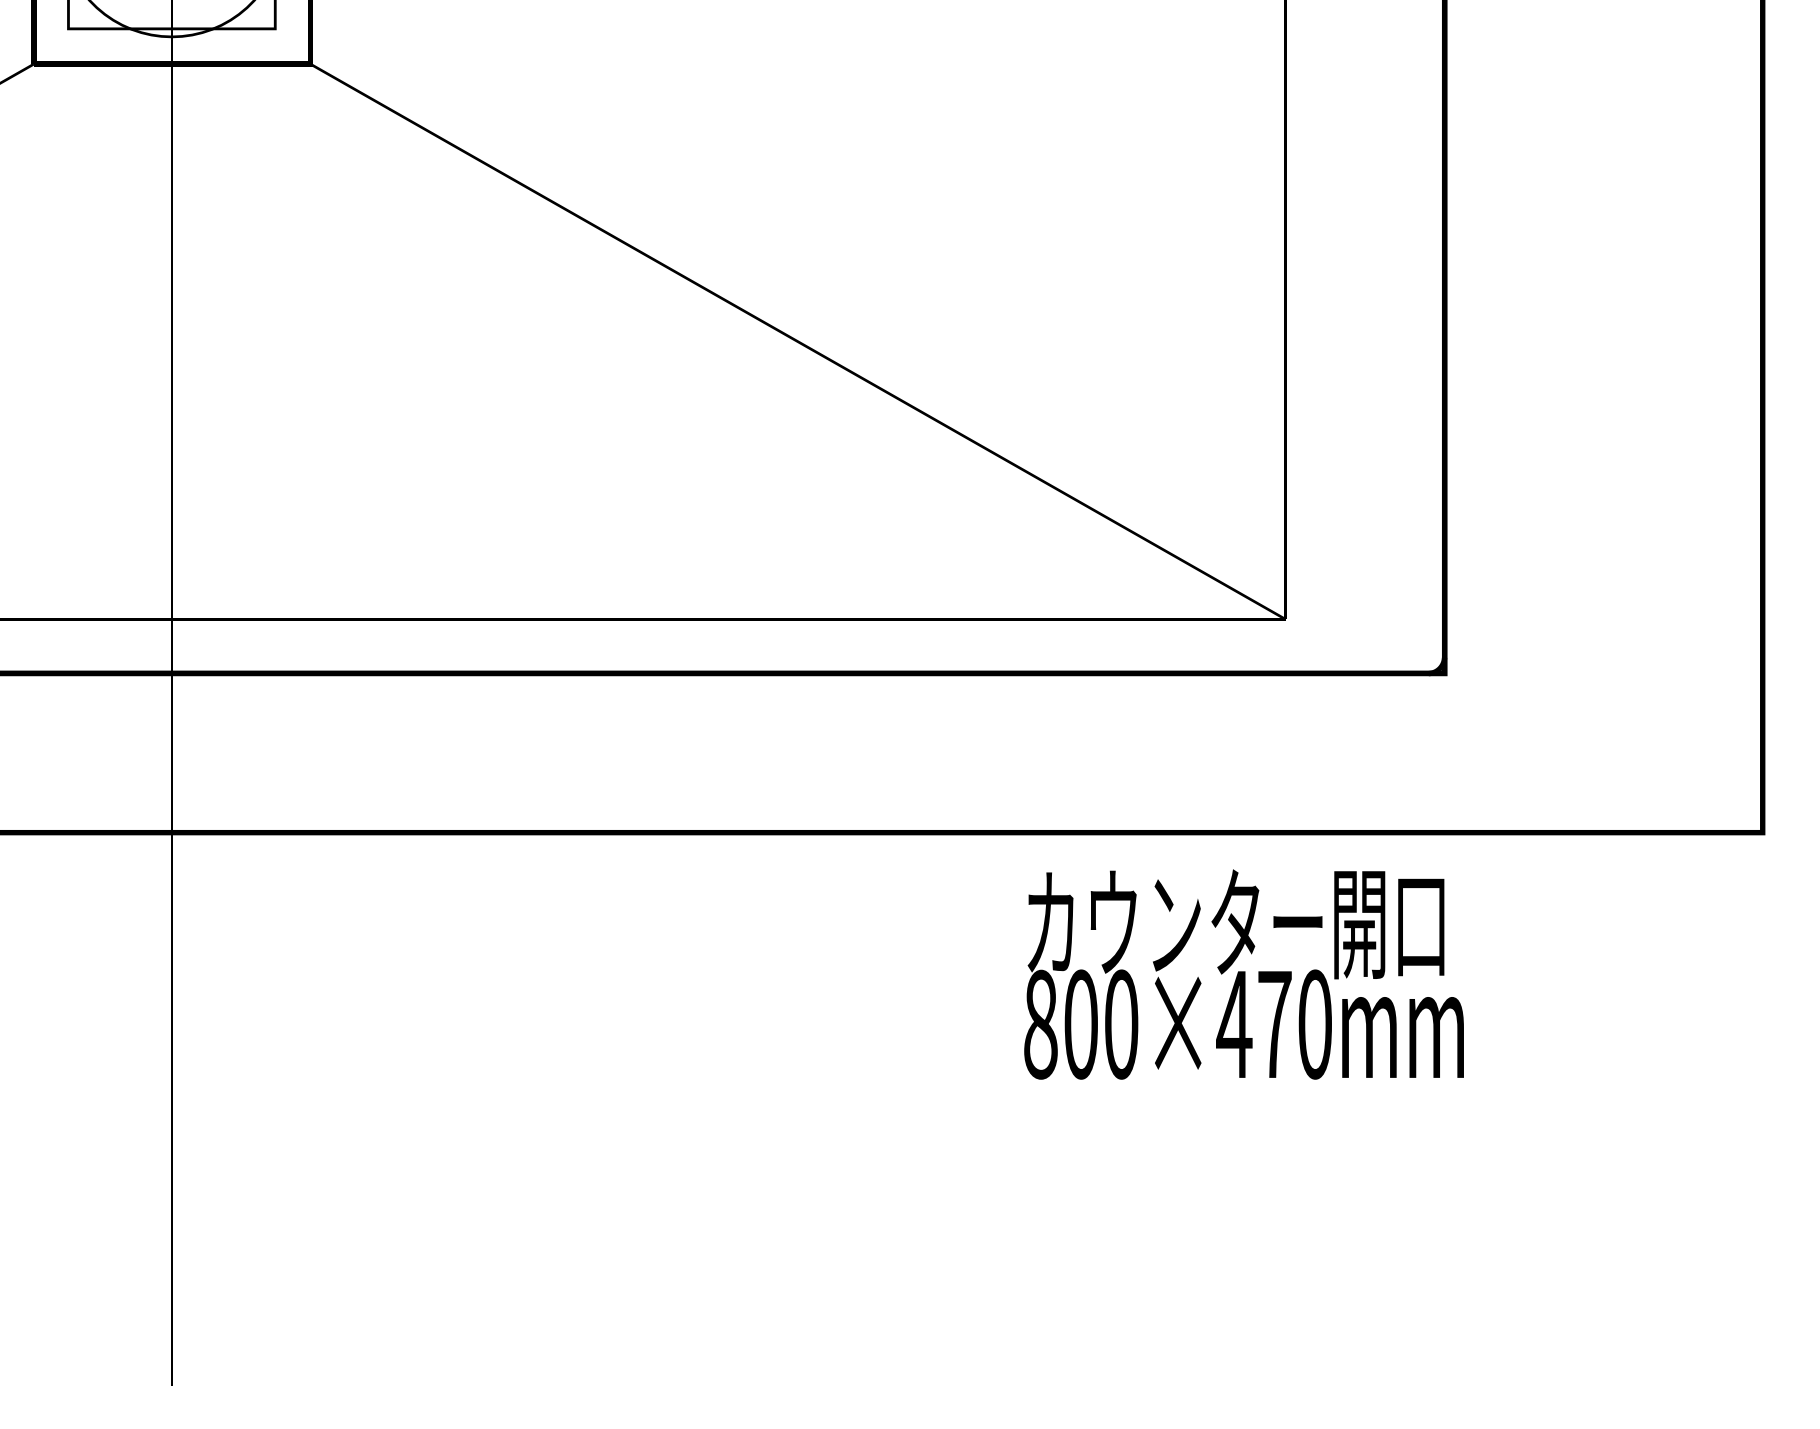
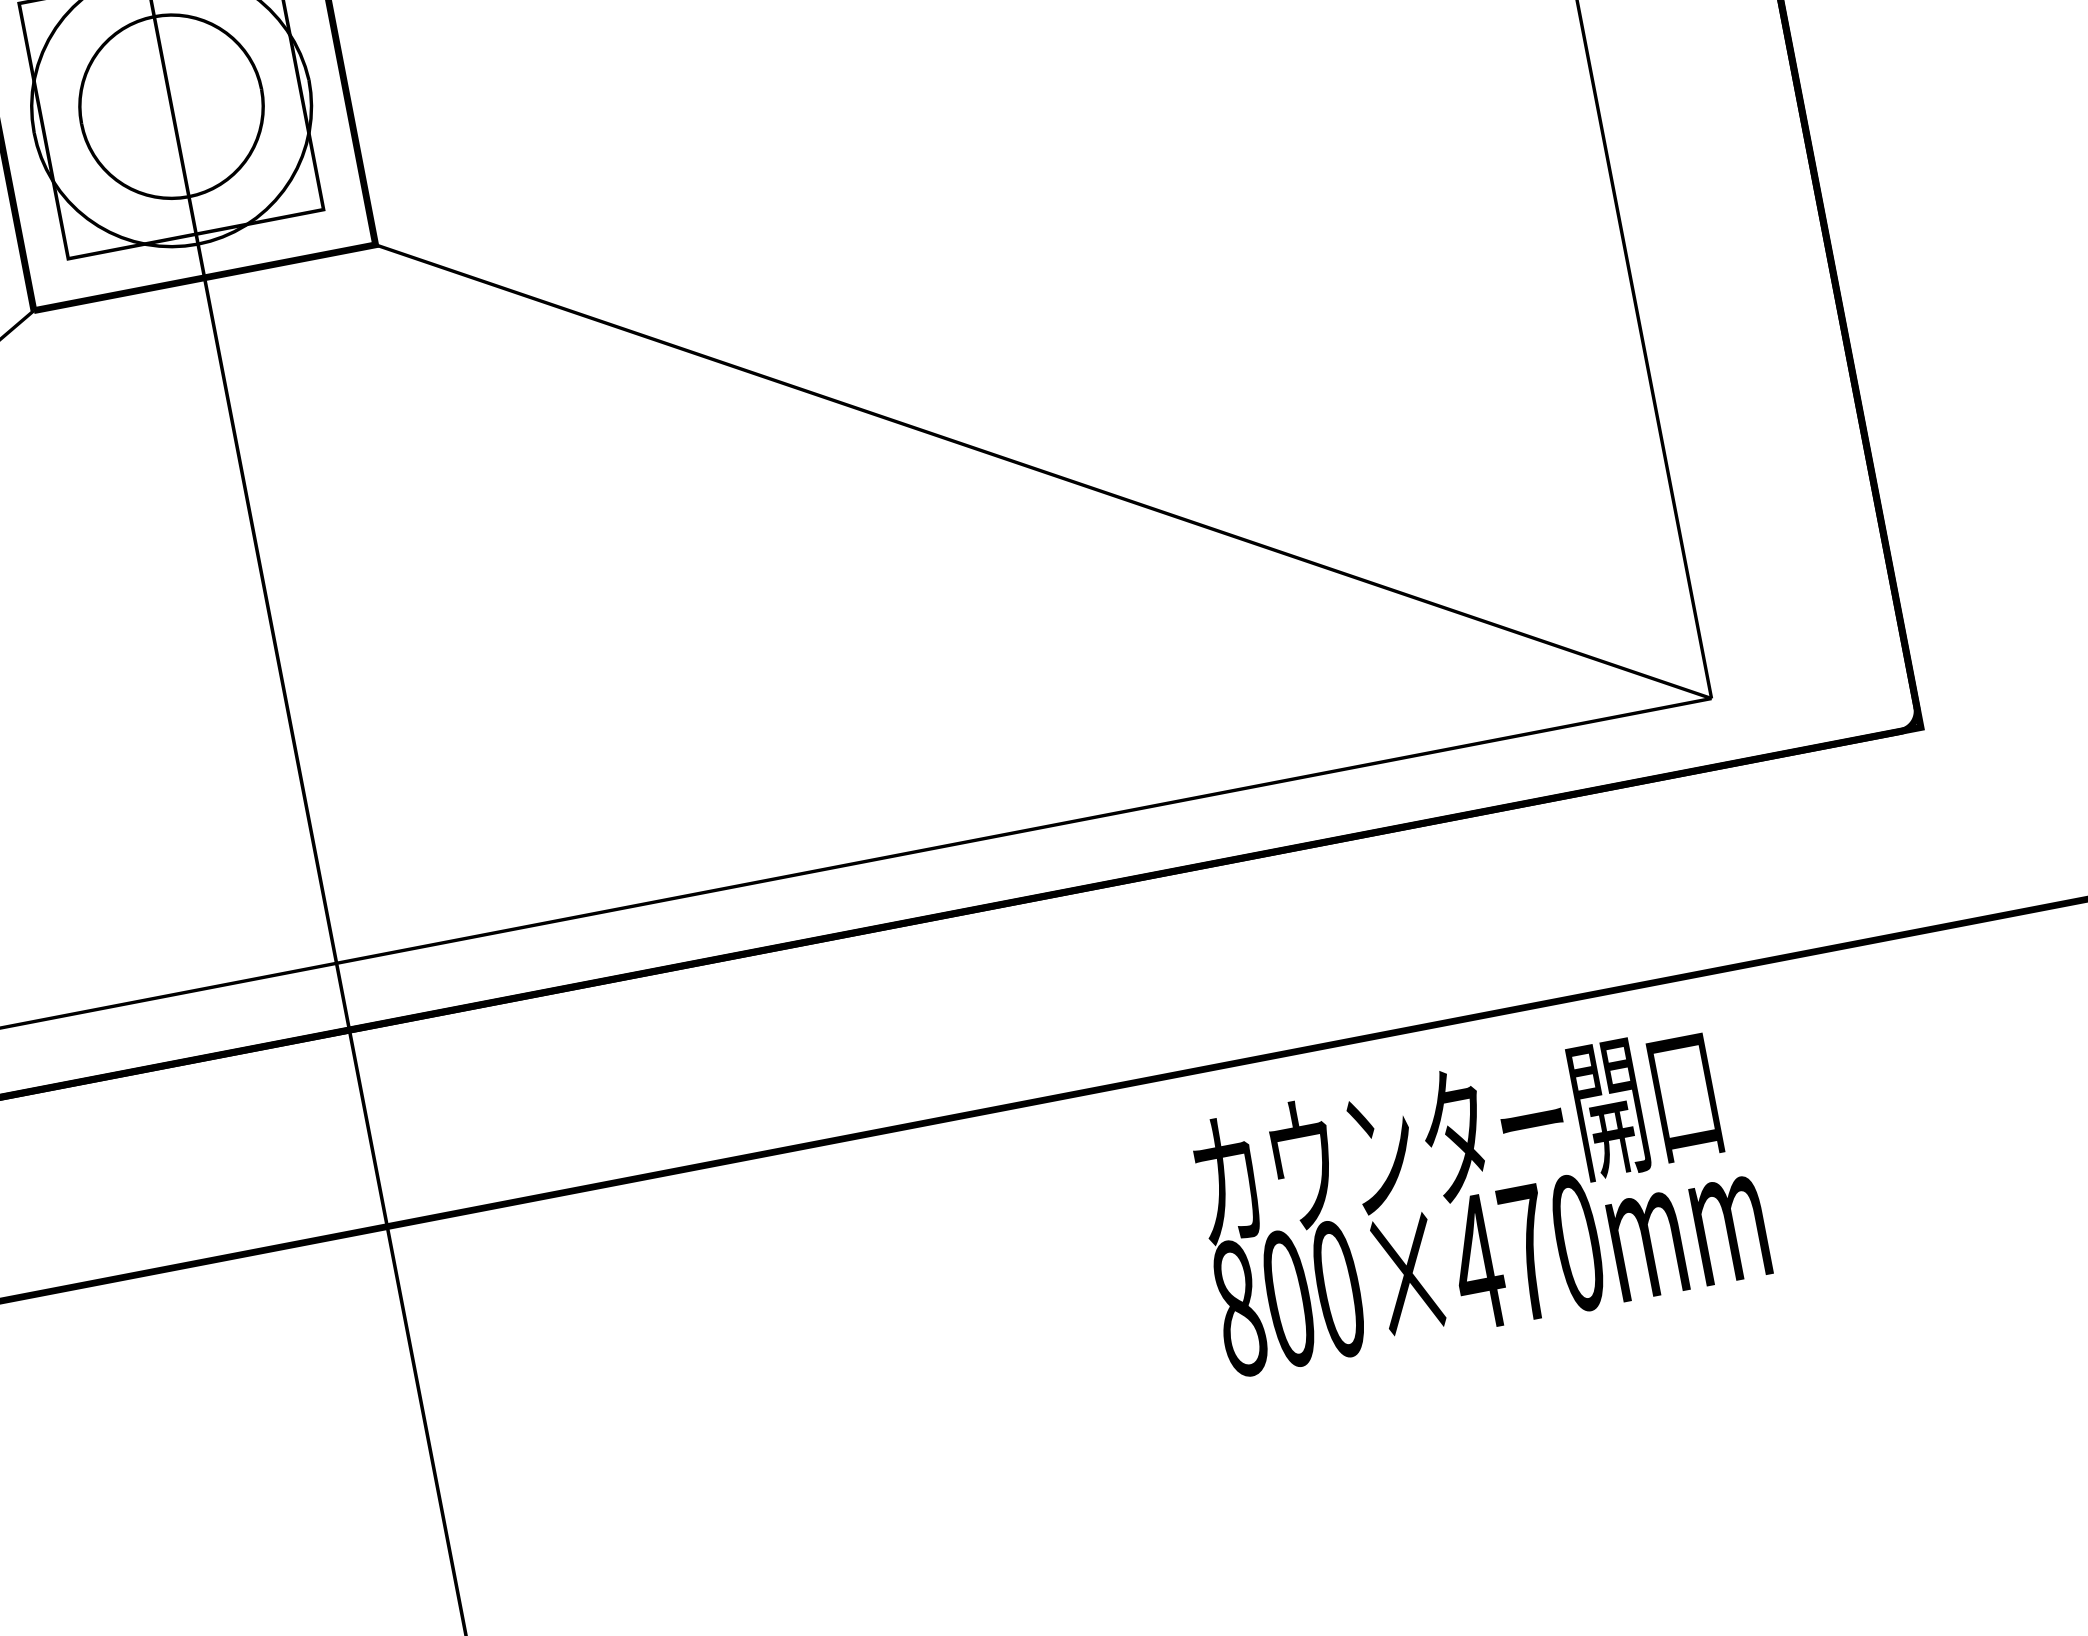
text: (1243, 974) -> (1477, 1198), moved

